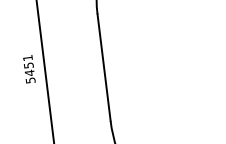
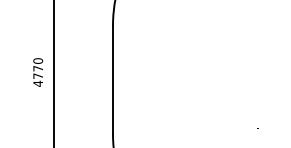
text: (29, 69) -> (38, 72), 5451 -> 4770

